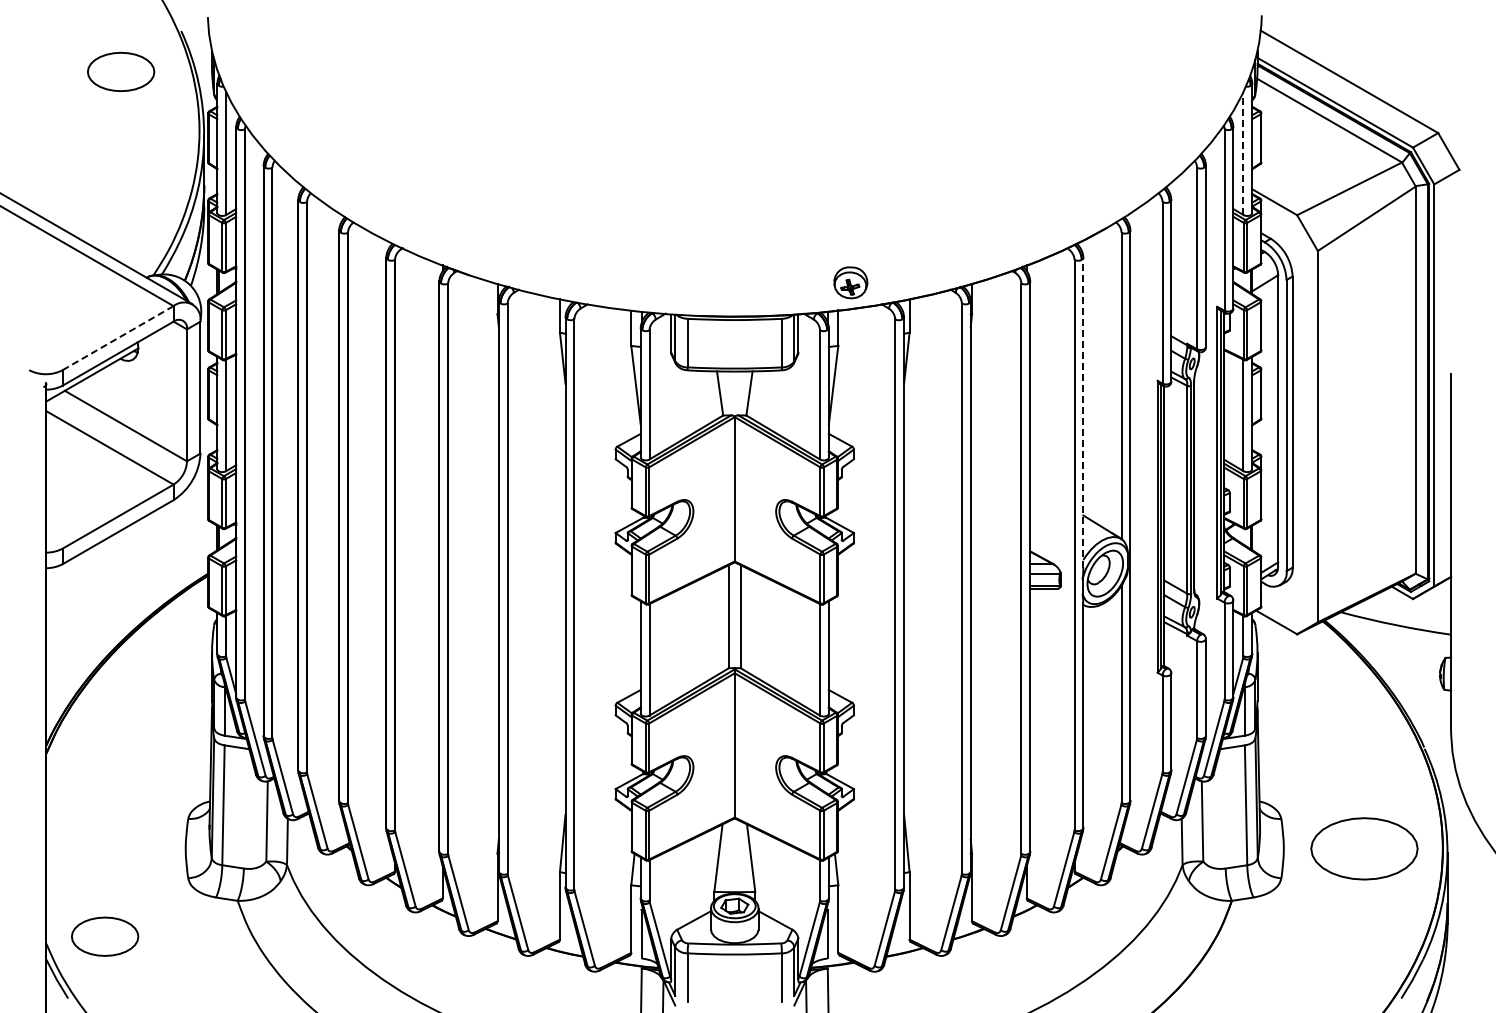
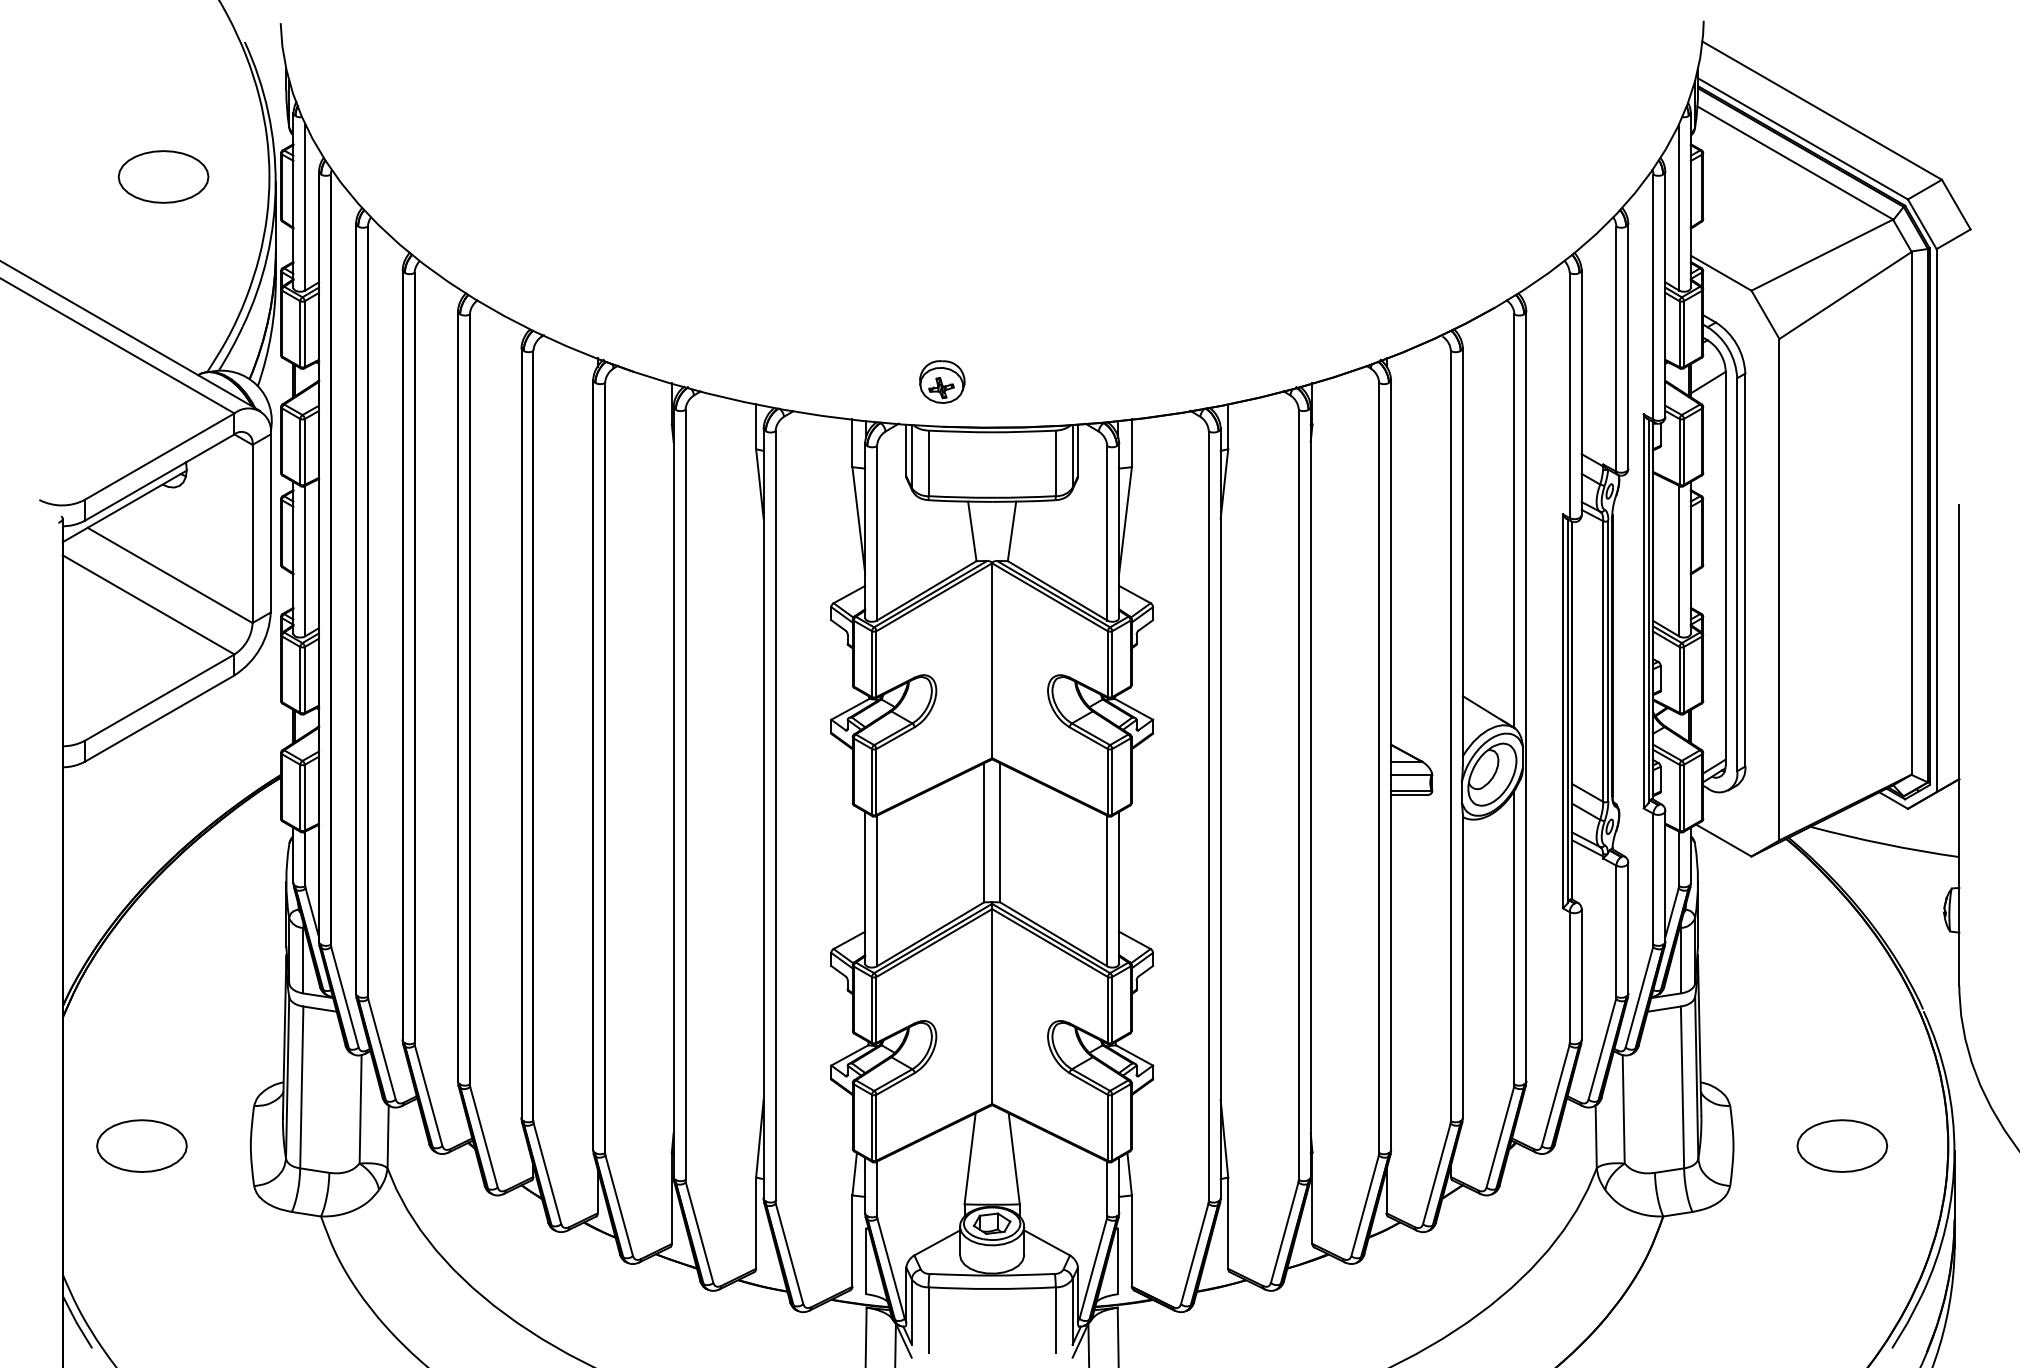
part: (121, 71) -> (164, 176), moved
line: (1243, 153) -> (1679, 207), dashed -> solid
part: (850, 282) -> (941, 381), moved
line: (118, 337) -> (160, 455), dashed -> solid
line: (1083, 412) -> (1462, 557), dashed -> solid
part: (1364, 848) -> (1842, 1145), size x0.62
part: (105, 936) -> (142, 1145), moved

